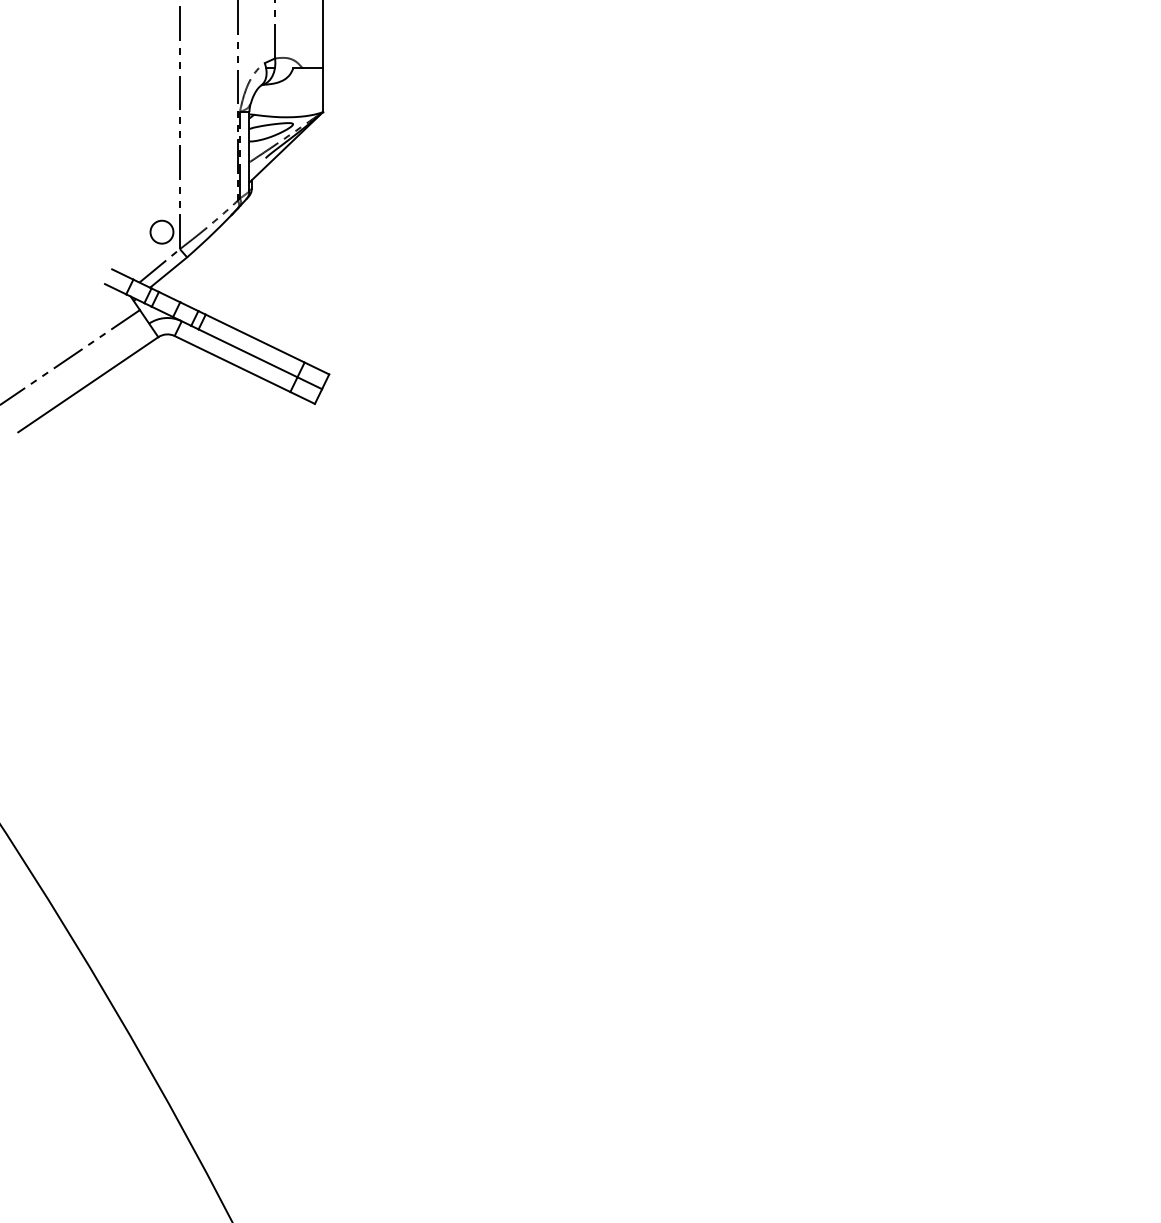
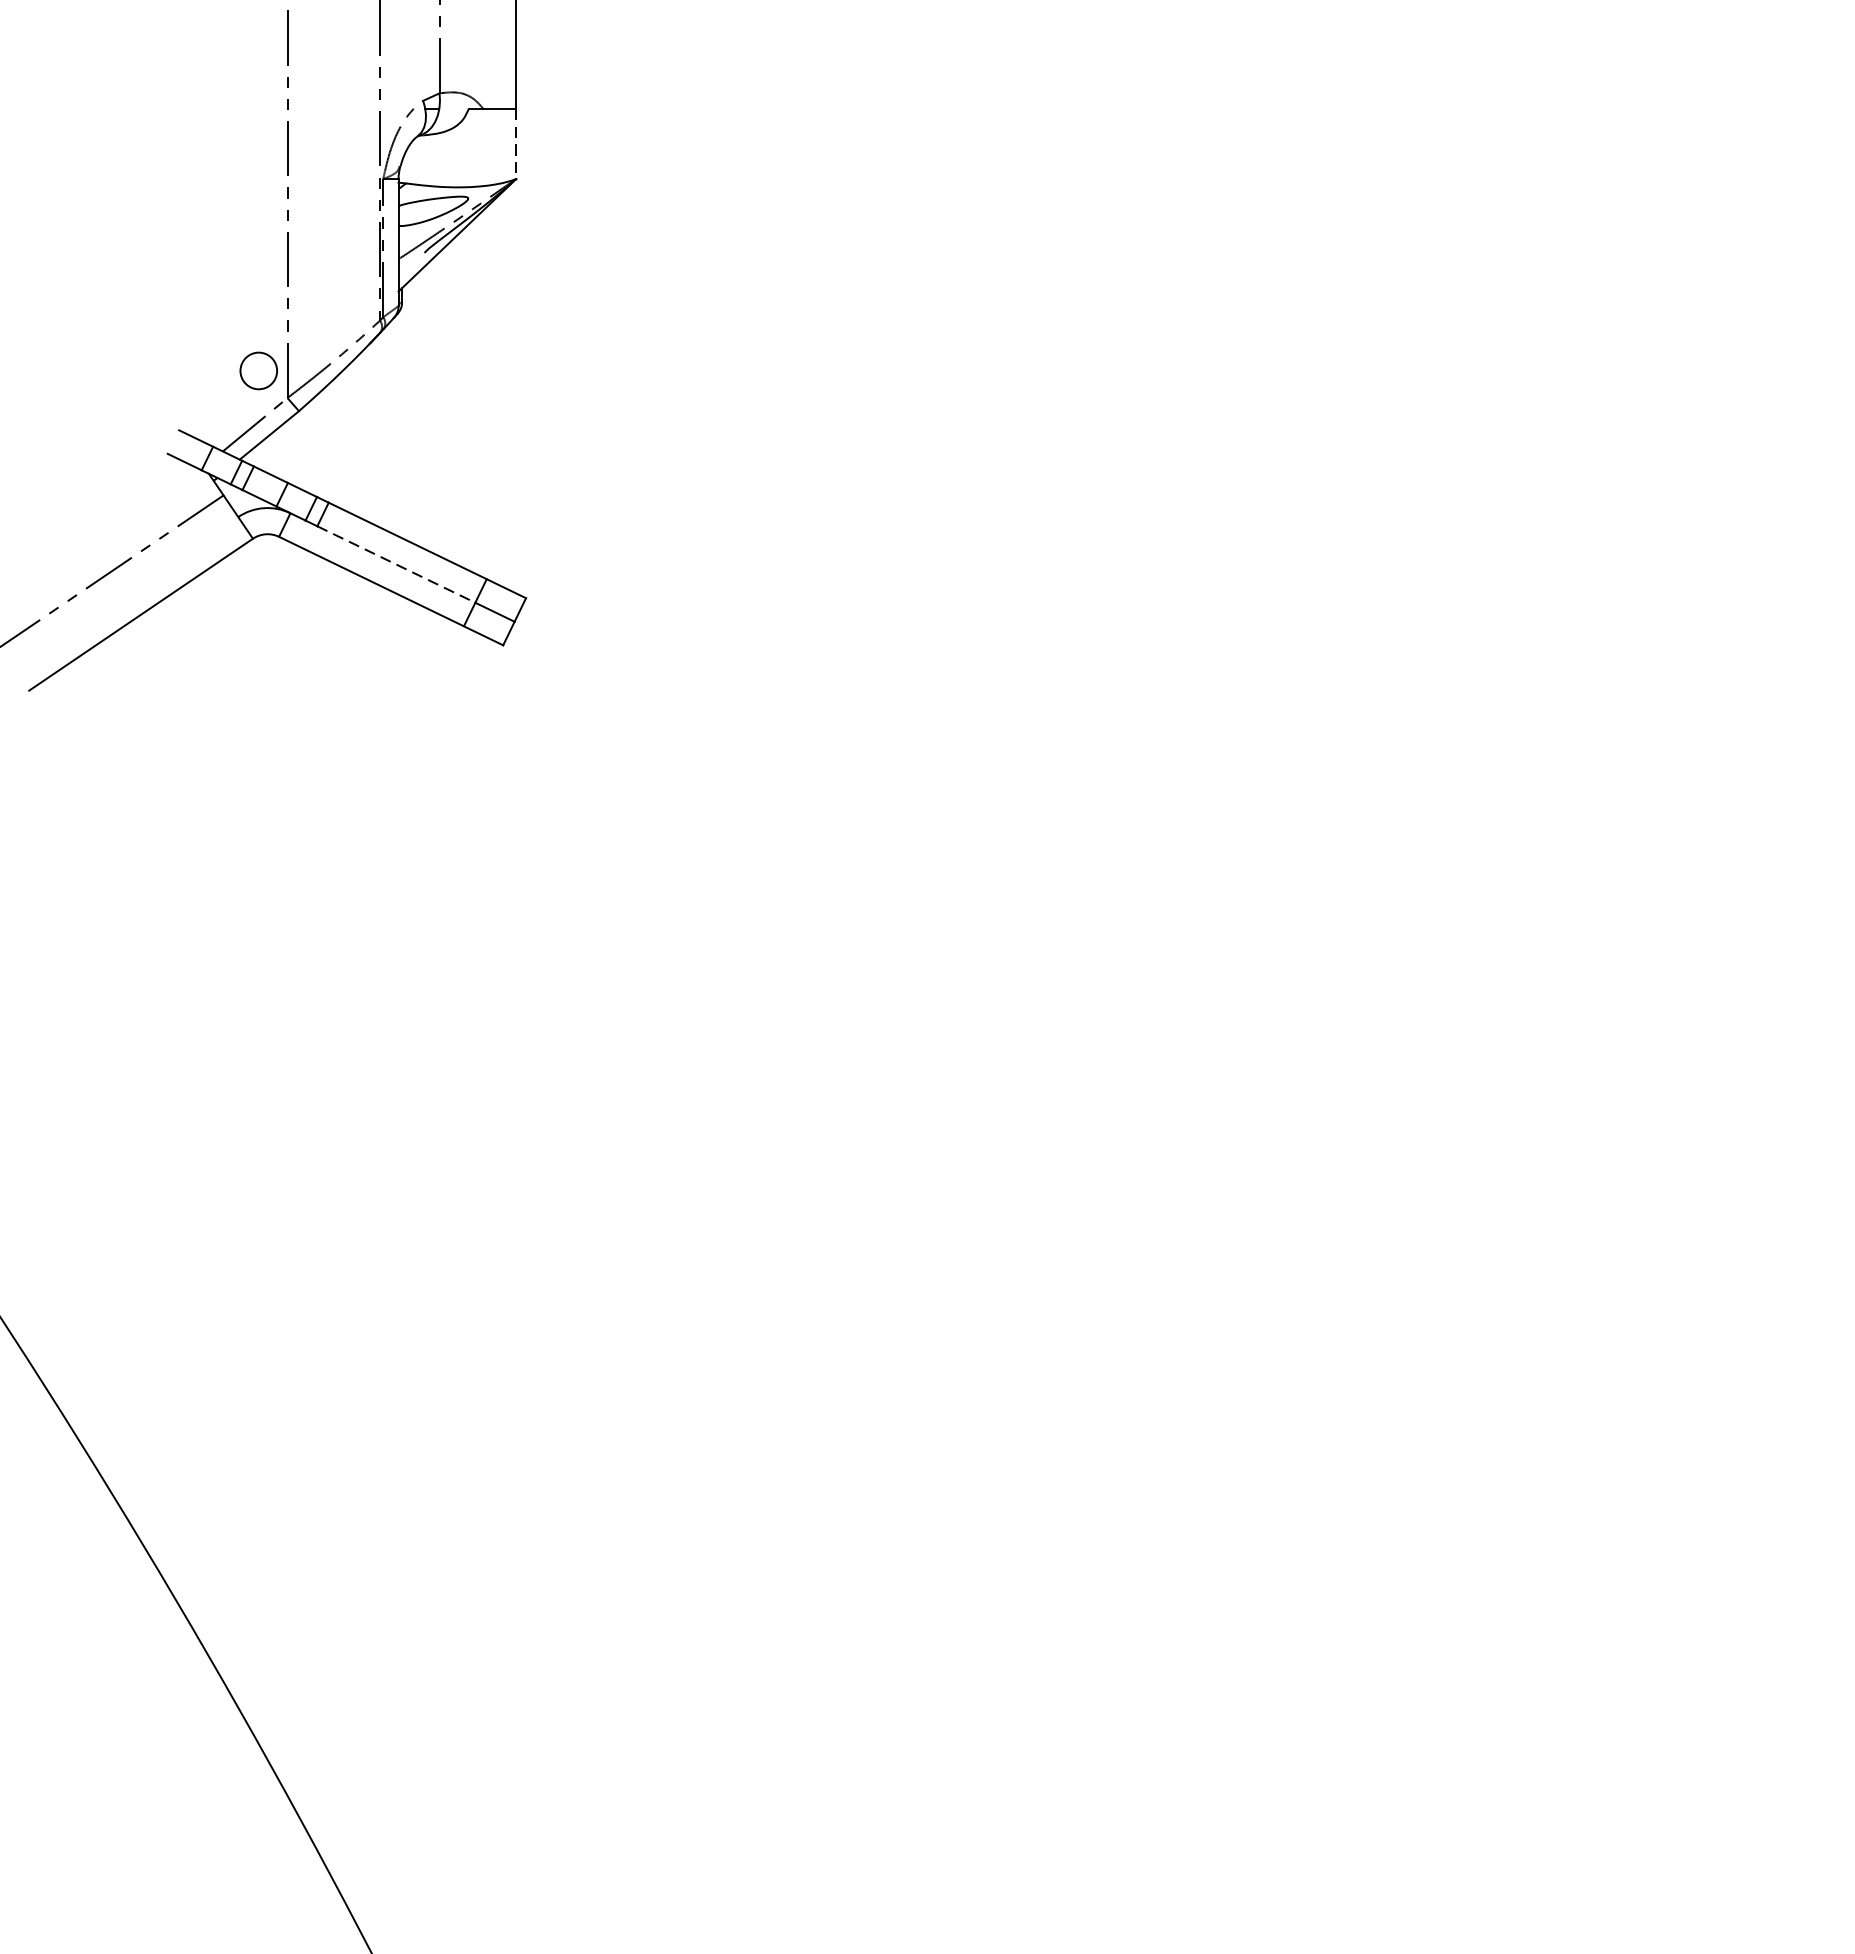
line: (323, 90) -> (516, 144), solid -> dashed
line: (248, 353) -> (397, 564), solid -> dashed

